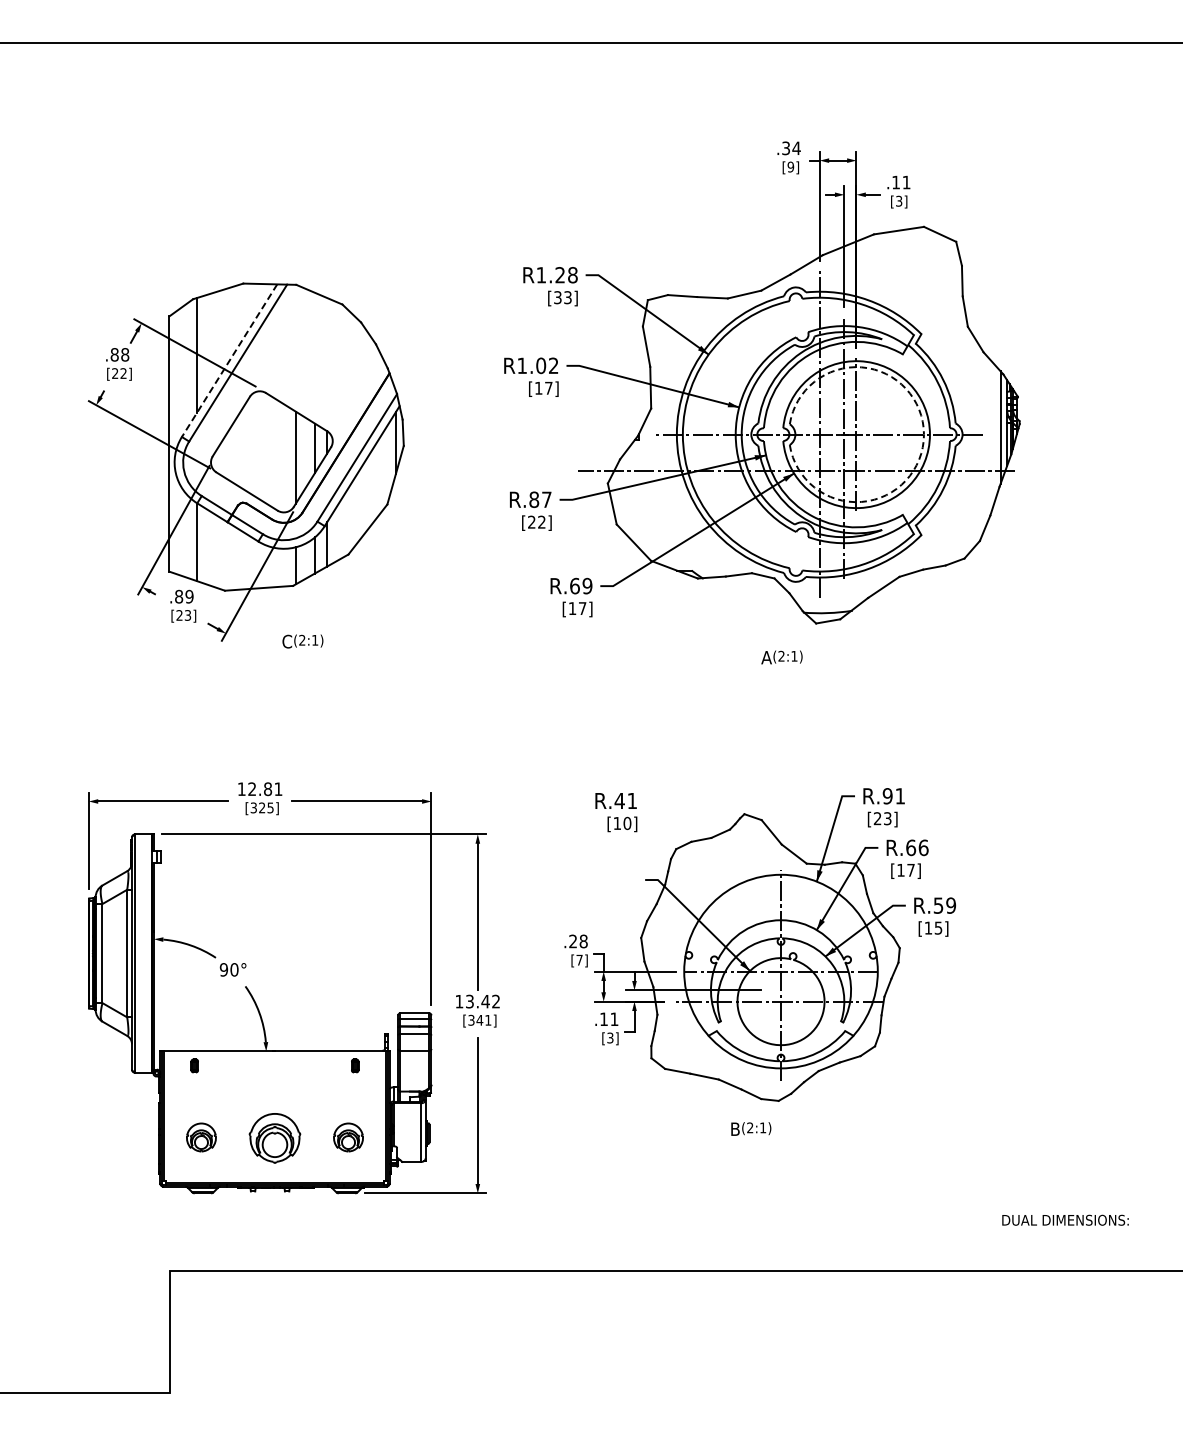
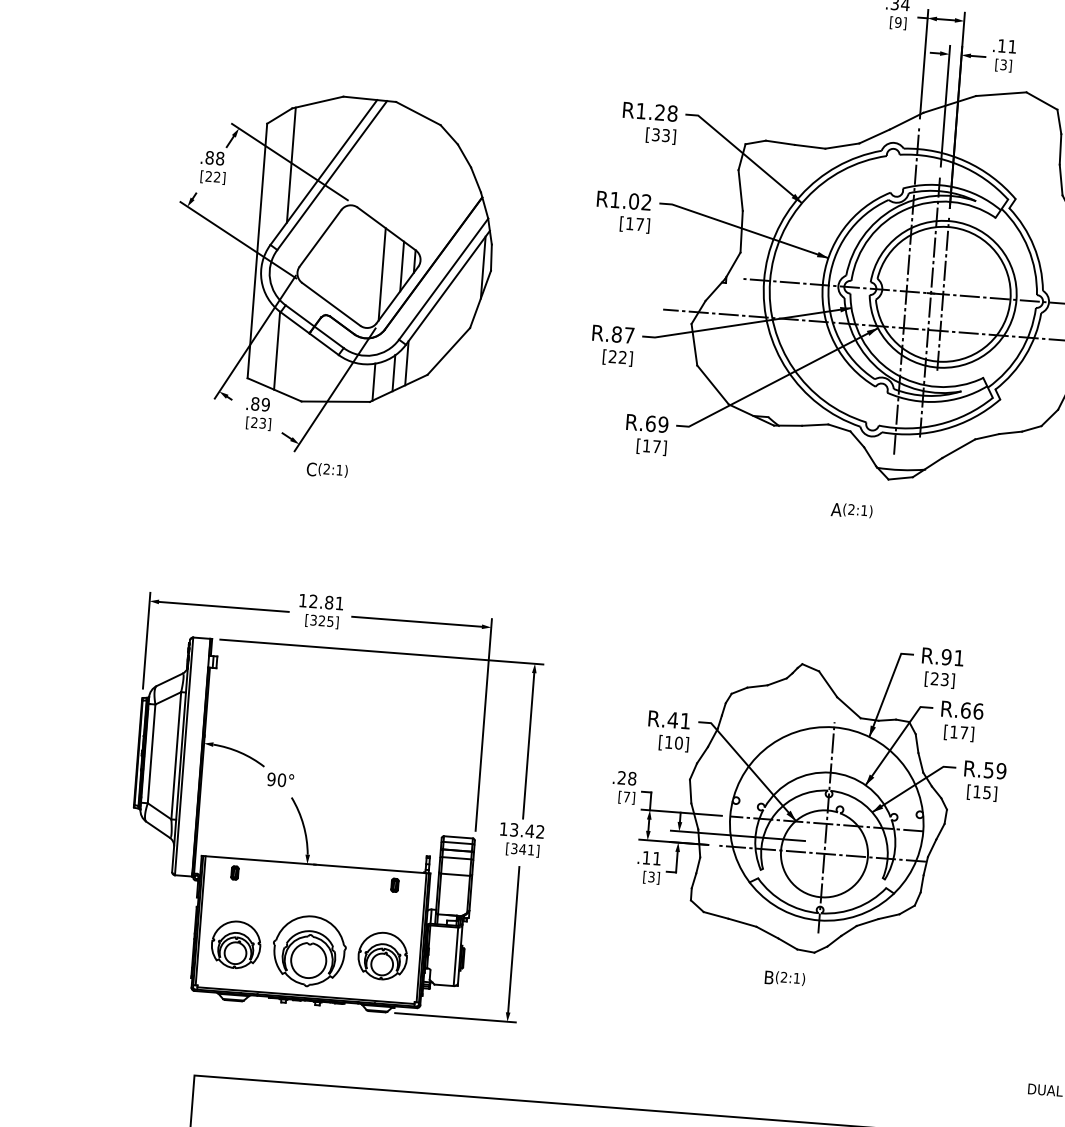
line: (229, 360) -> (323, 172), dashed -> solid
arc: (923, 434) -> (1010, 299), dashed -> solid
text: (302, 641) -> (326, 470), moved
text: (616, 812) -> (668, 731), moved
part: (201, 1137) -> (236, 944), size x1.67
part: (348, 1137) -> (382, 956), size x1.67
part: (274, 1138) -> (308, 951), size x1.43

